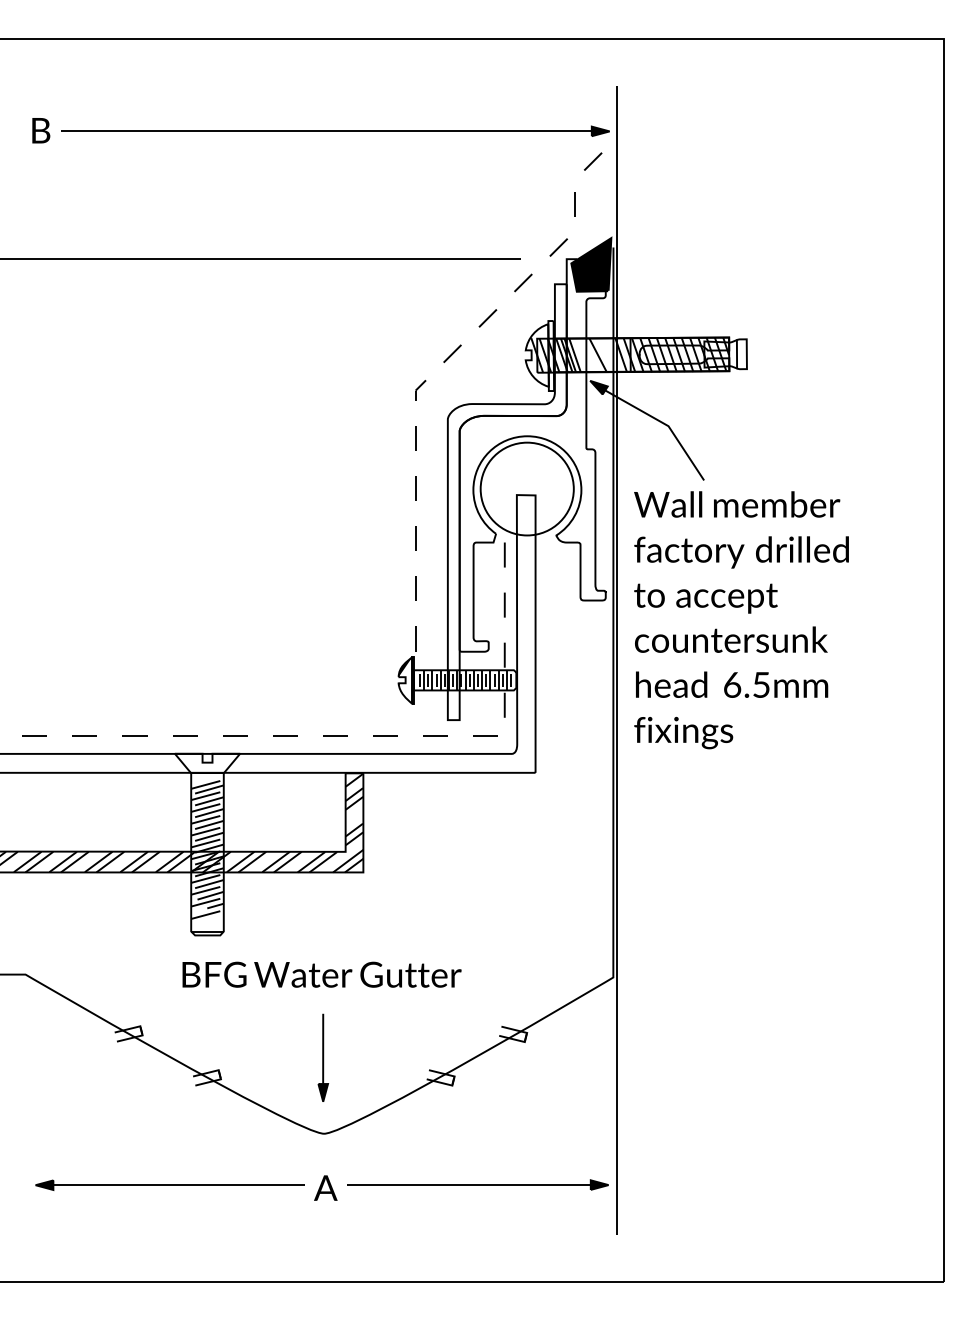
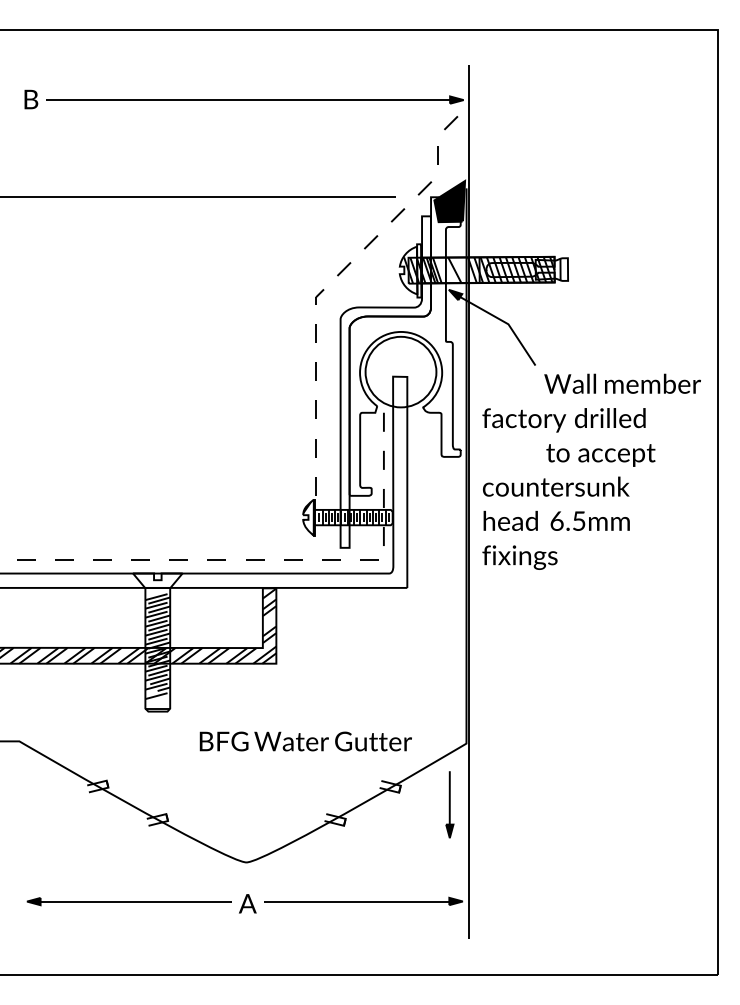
text: (736, 504) -> (622, 383), moved
text: (705, 598) -> (600, 455), moved
text: (321, 974) -> (305, 741), moved
part: (322, 1057) -> (449, 804), moved

